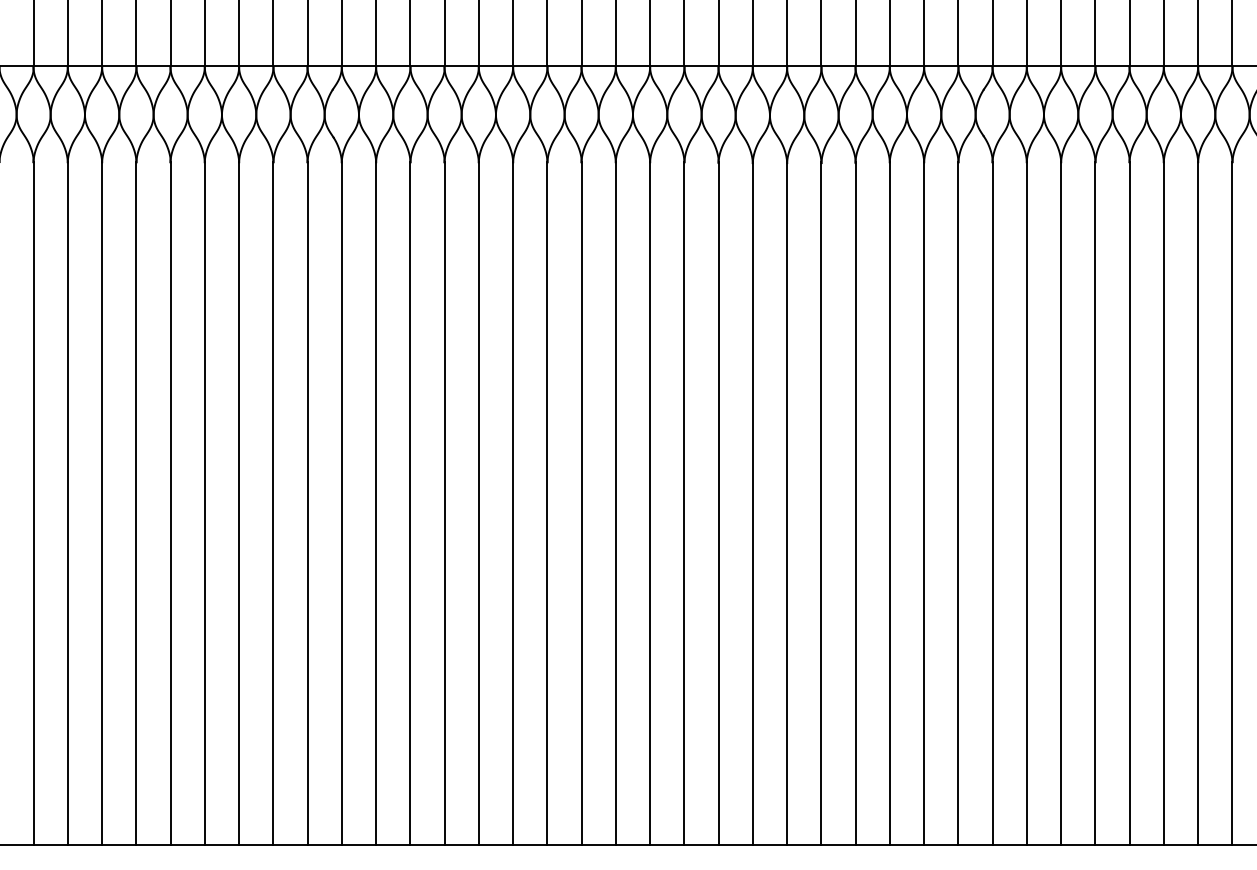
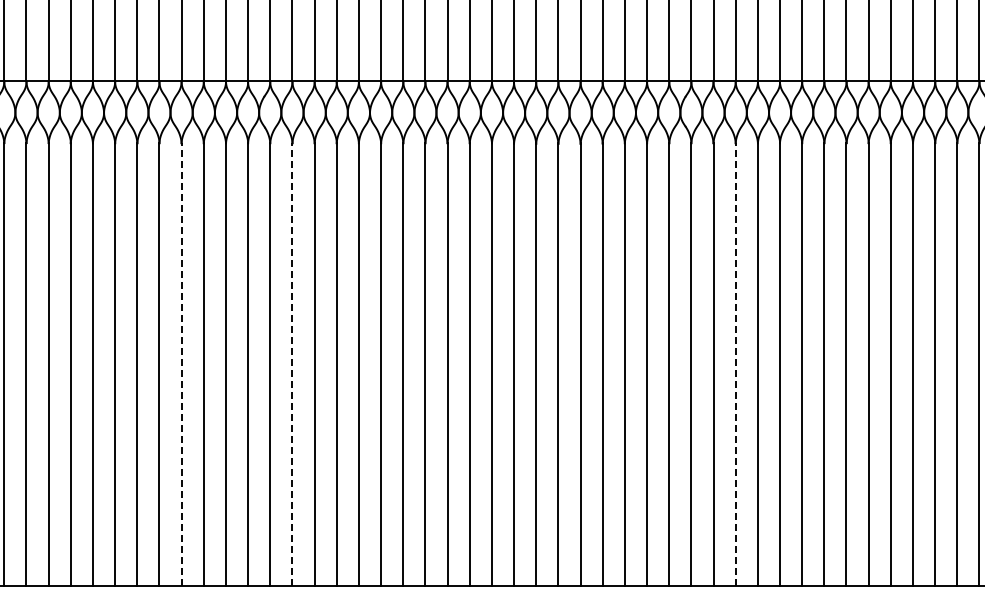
line: (204, 503) -> (181, 364), solid -> dashed
line: (376, 503) -> (292, 364), solid -> dashed
line: (1060, 503) -> (735, 364), solid -> dashed

